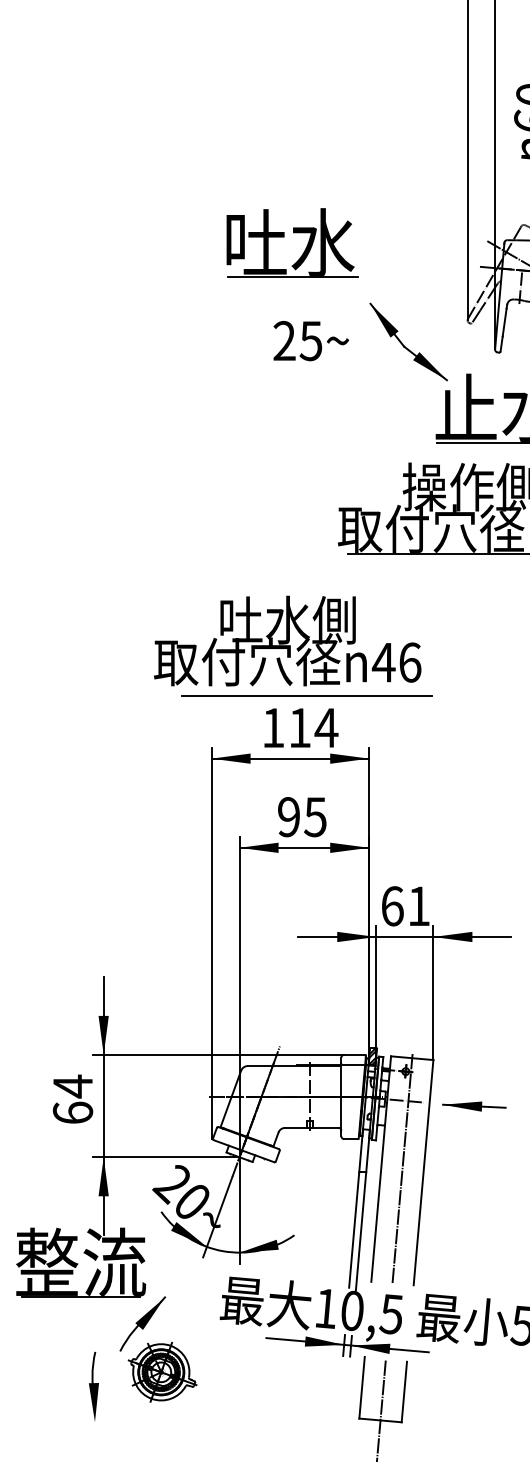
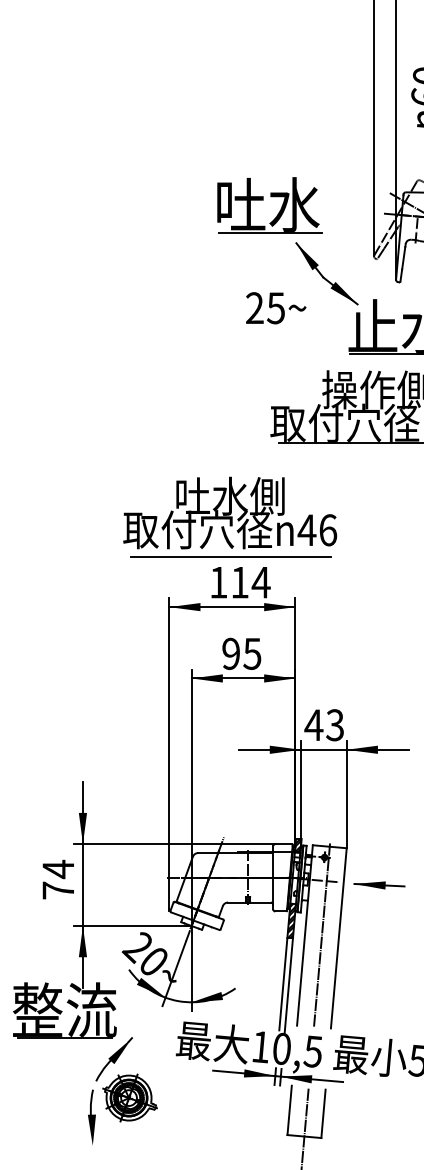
part: (293, 233) -> (270, 197), moved
text: (310, 341) -> (275, 308), moved
line: (306, 695) -> (230, 556), moved
text: (404, 906) -> (323, 725), 61 -> 43
text: (72, 1112) -> (58, 890), 64 -> 74
hatch: (364, 1150) -> (291, 920), added
part: (93, 1385) -> (91, 1116), moved

